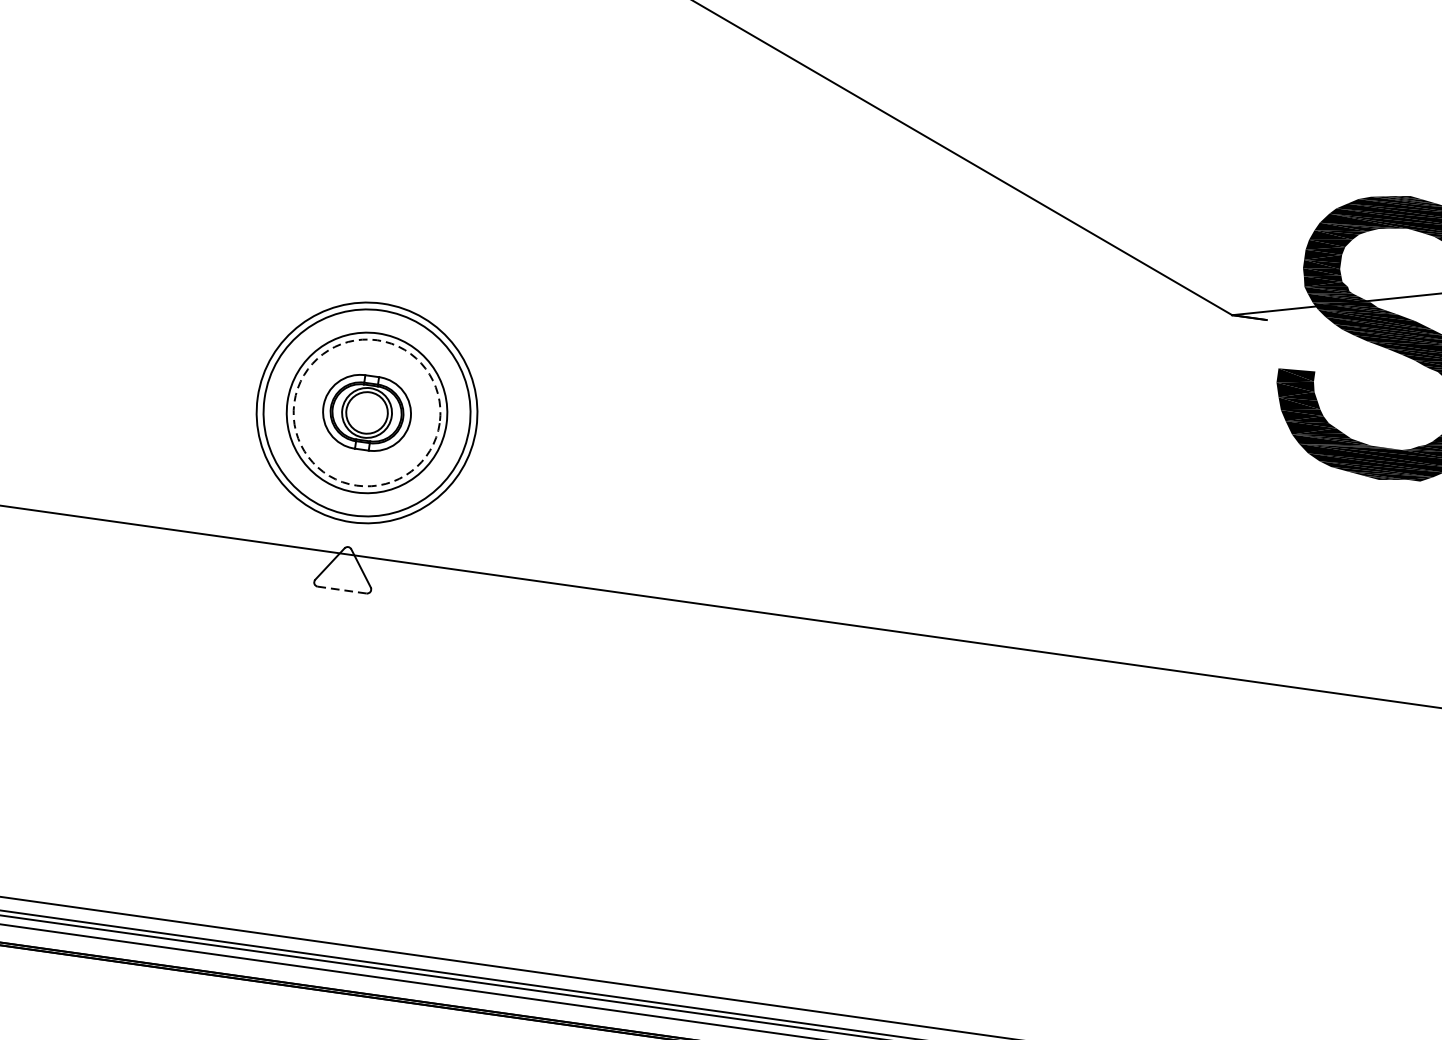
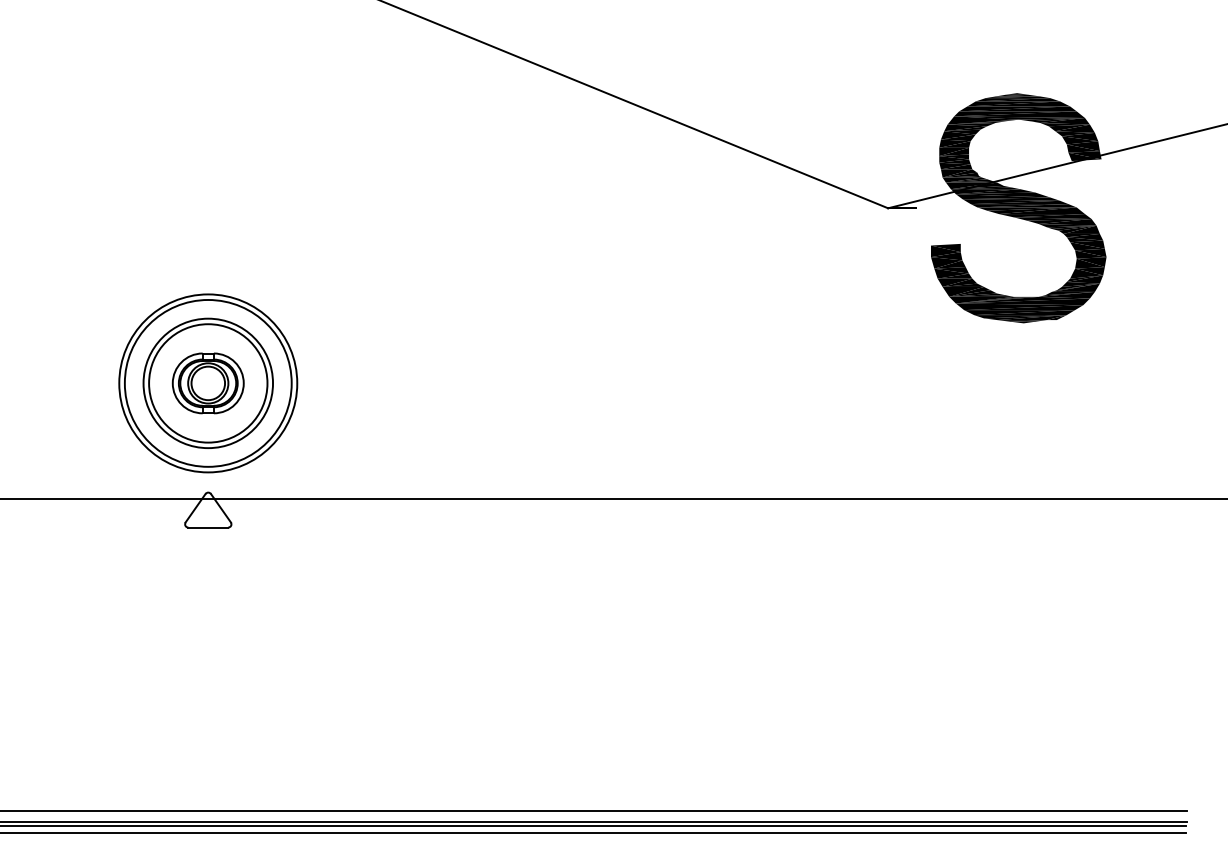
circle: (367, 413) -> (208, 383), dashed -> solid
line: (342, 589) -> (208, 527), dashed -> solid

